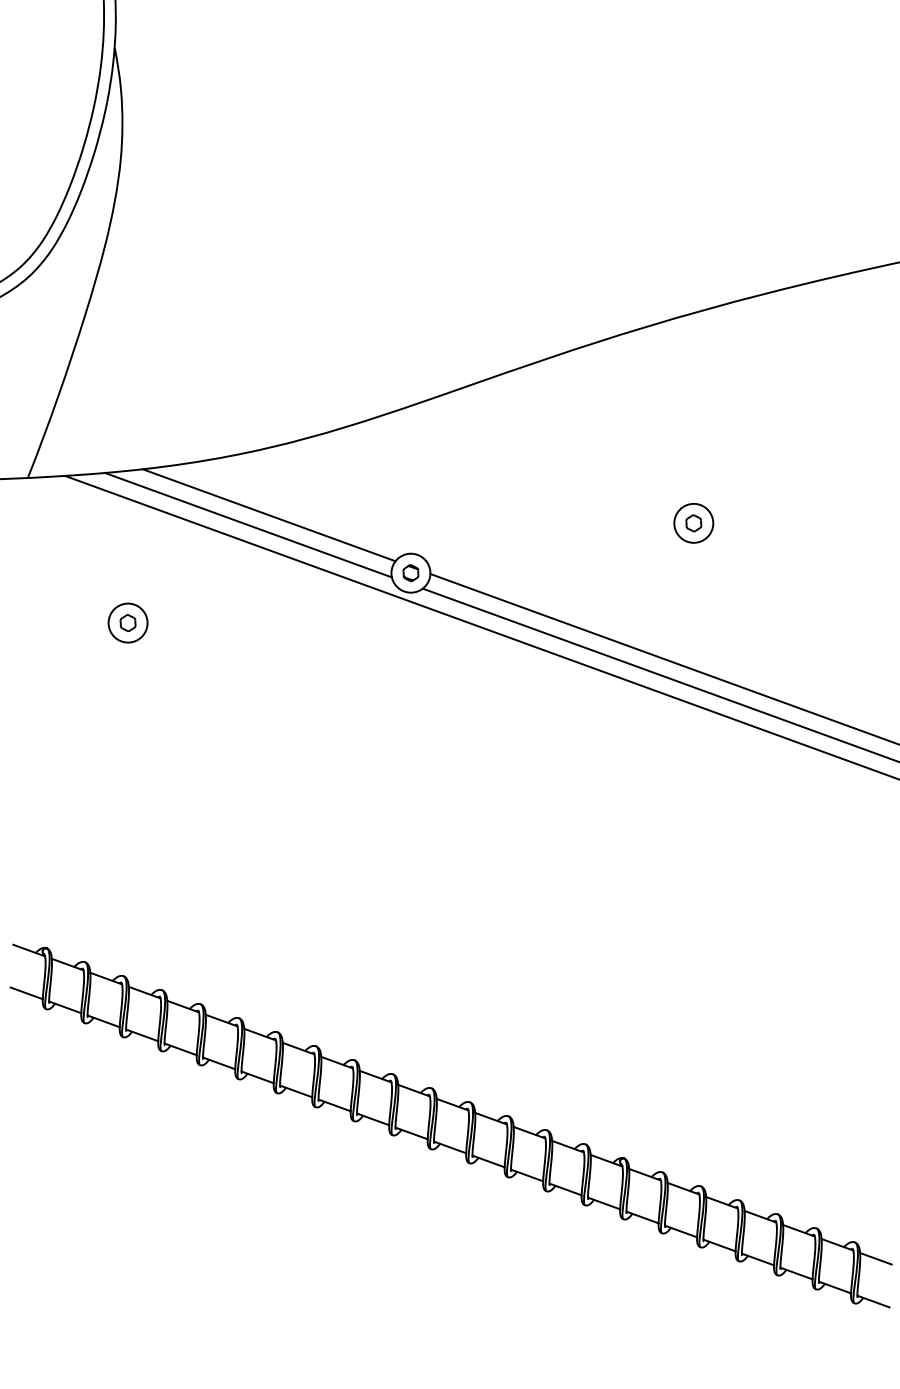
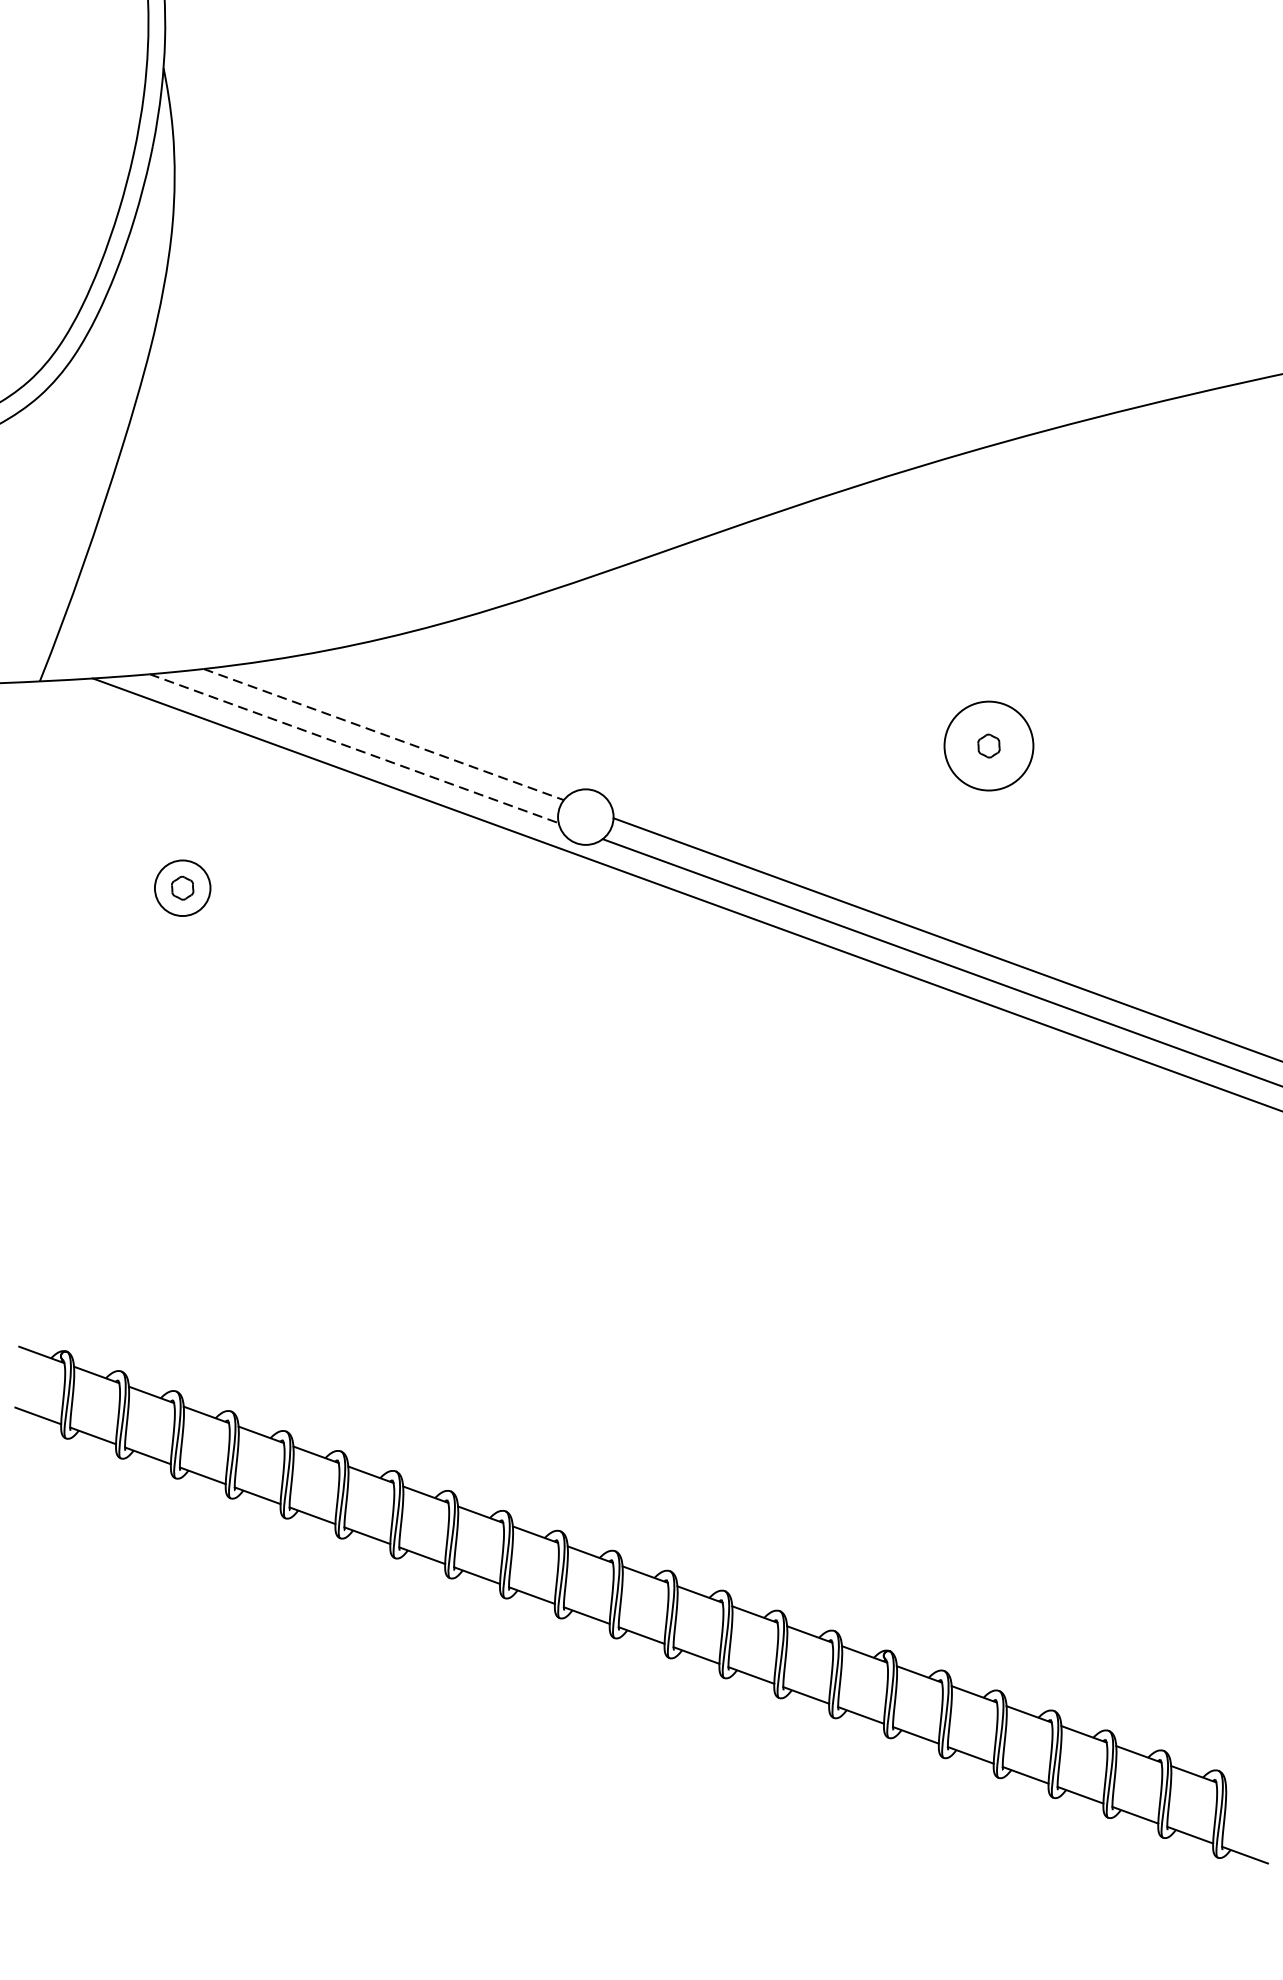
line: (269, 515) -> (384, 734), solid -> dashed
circle: (693, 522) -> (988, 744), size x1.6
line: (248, 525) -> (354, 749), solid -> dashed
part: (410, 573) -> (585, 817), removed
line: (875, 1258) -> (1247, 1793), removed

